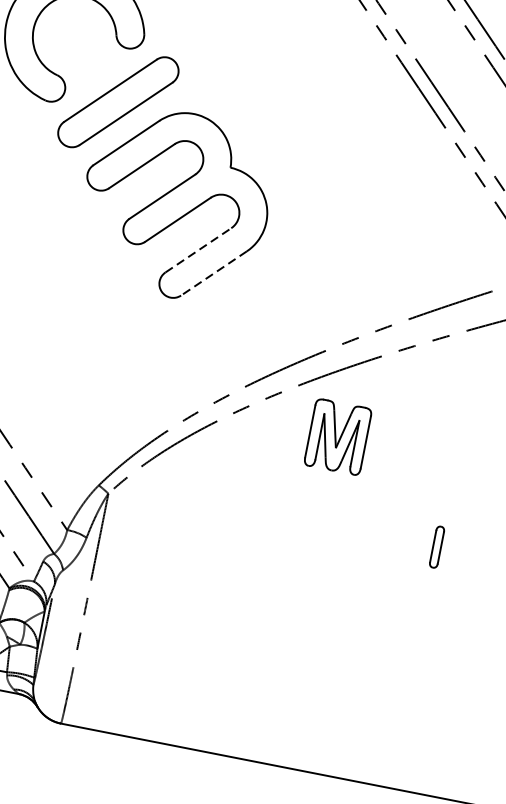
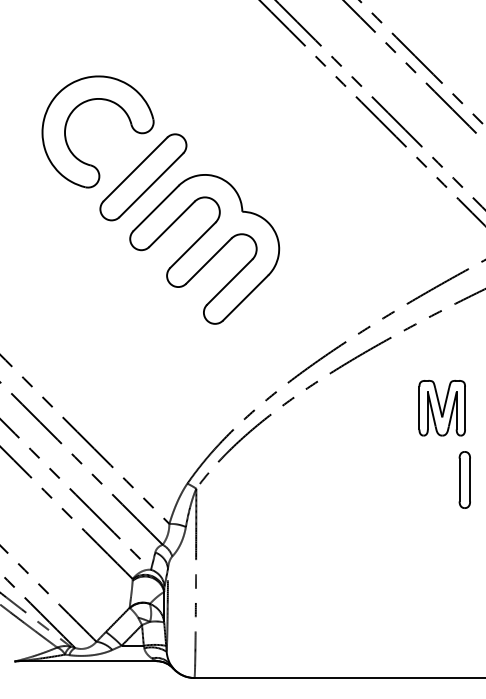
line: (198, 250) -> (229, 282), dashed -> solid
line: (213, 274) -> (245, 298), dashed -> solid
part: (337, 437) -> (441, 408), moved
part: (436, 546) -> (464, 479), size x1.67

